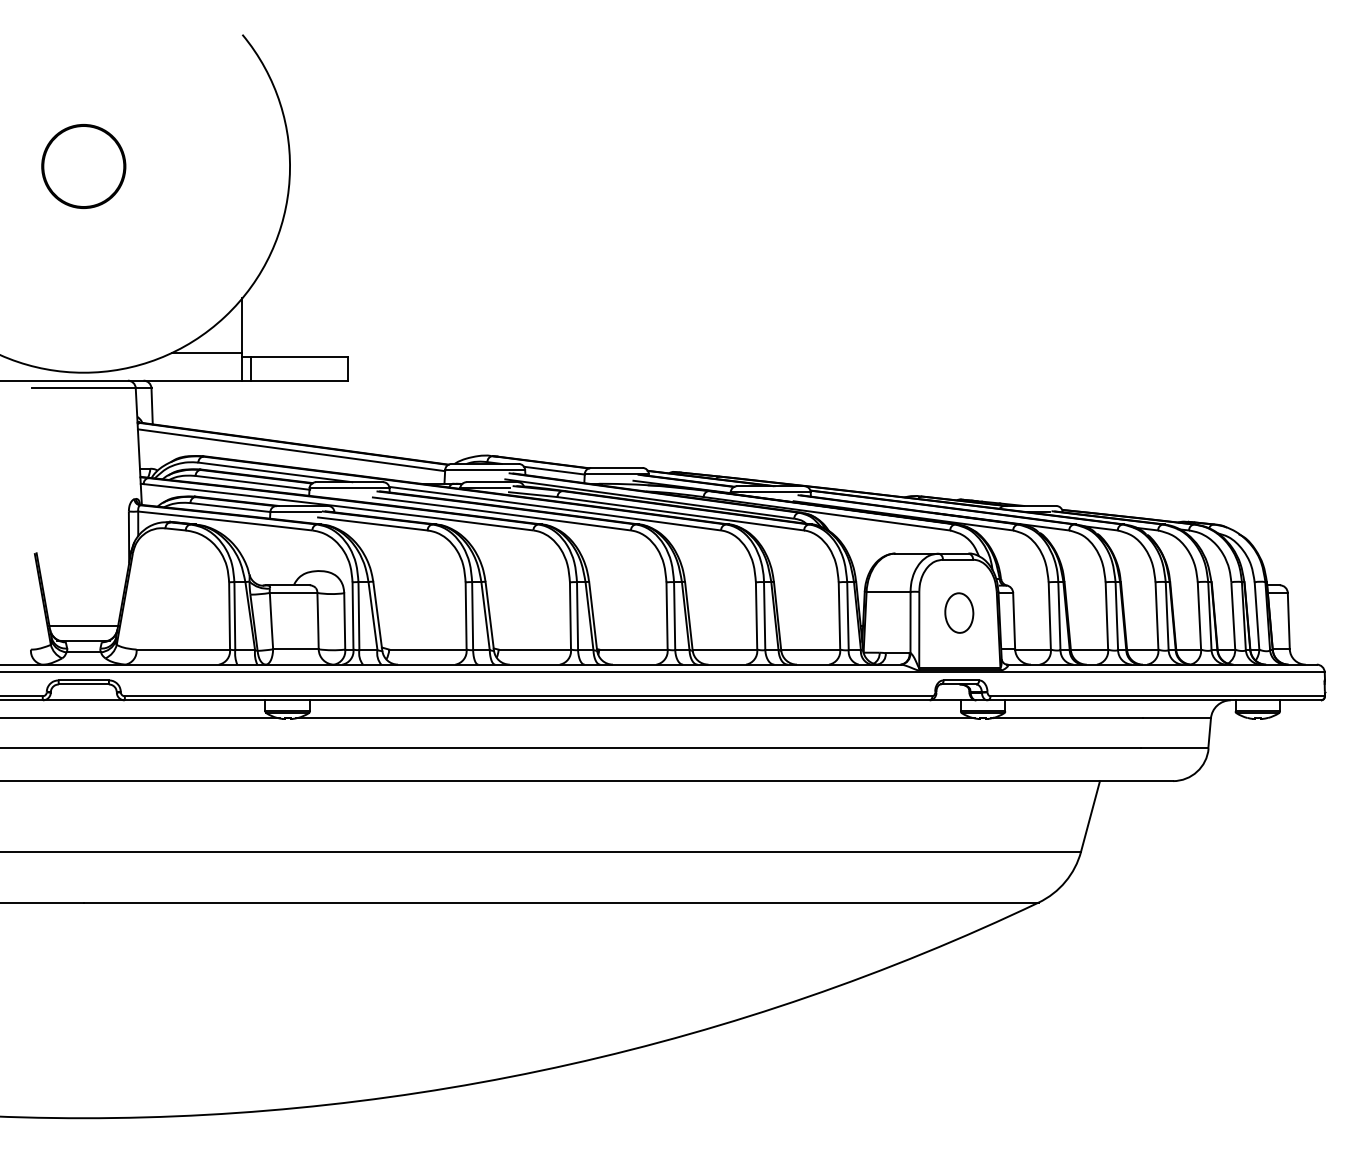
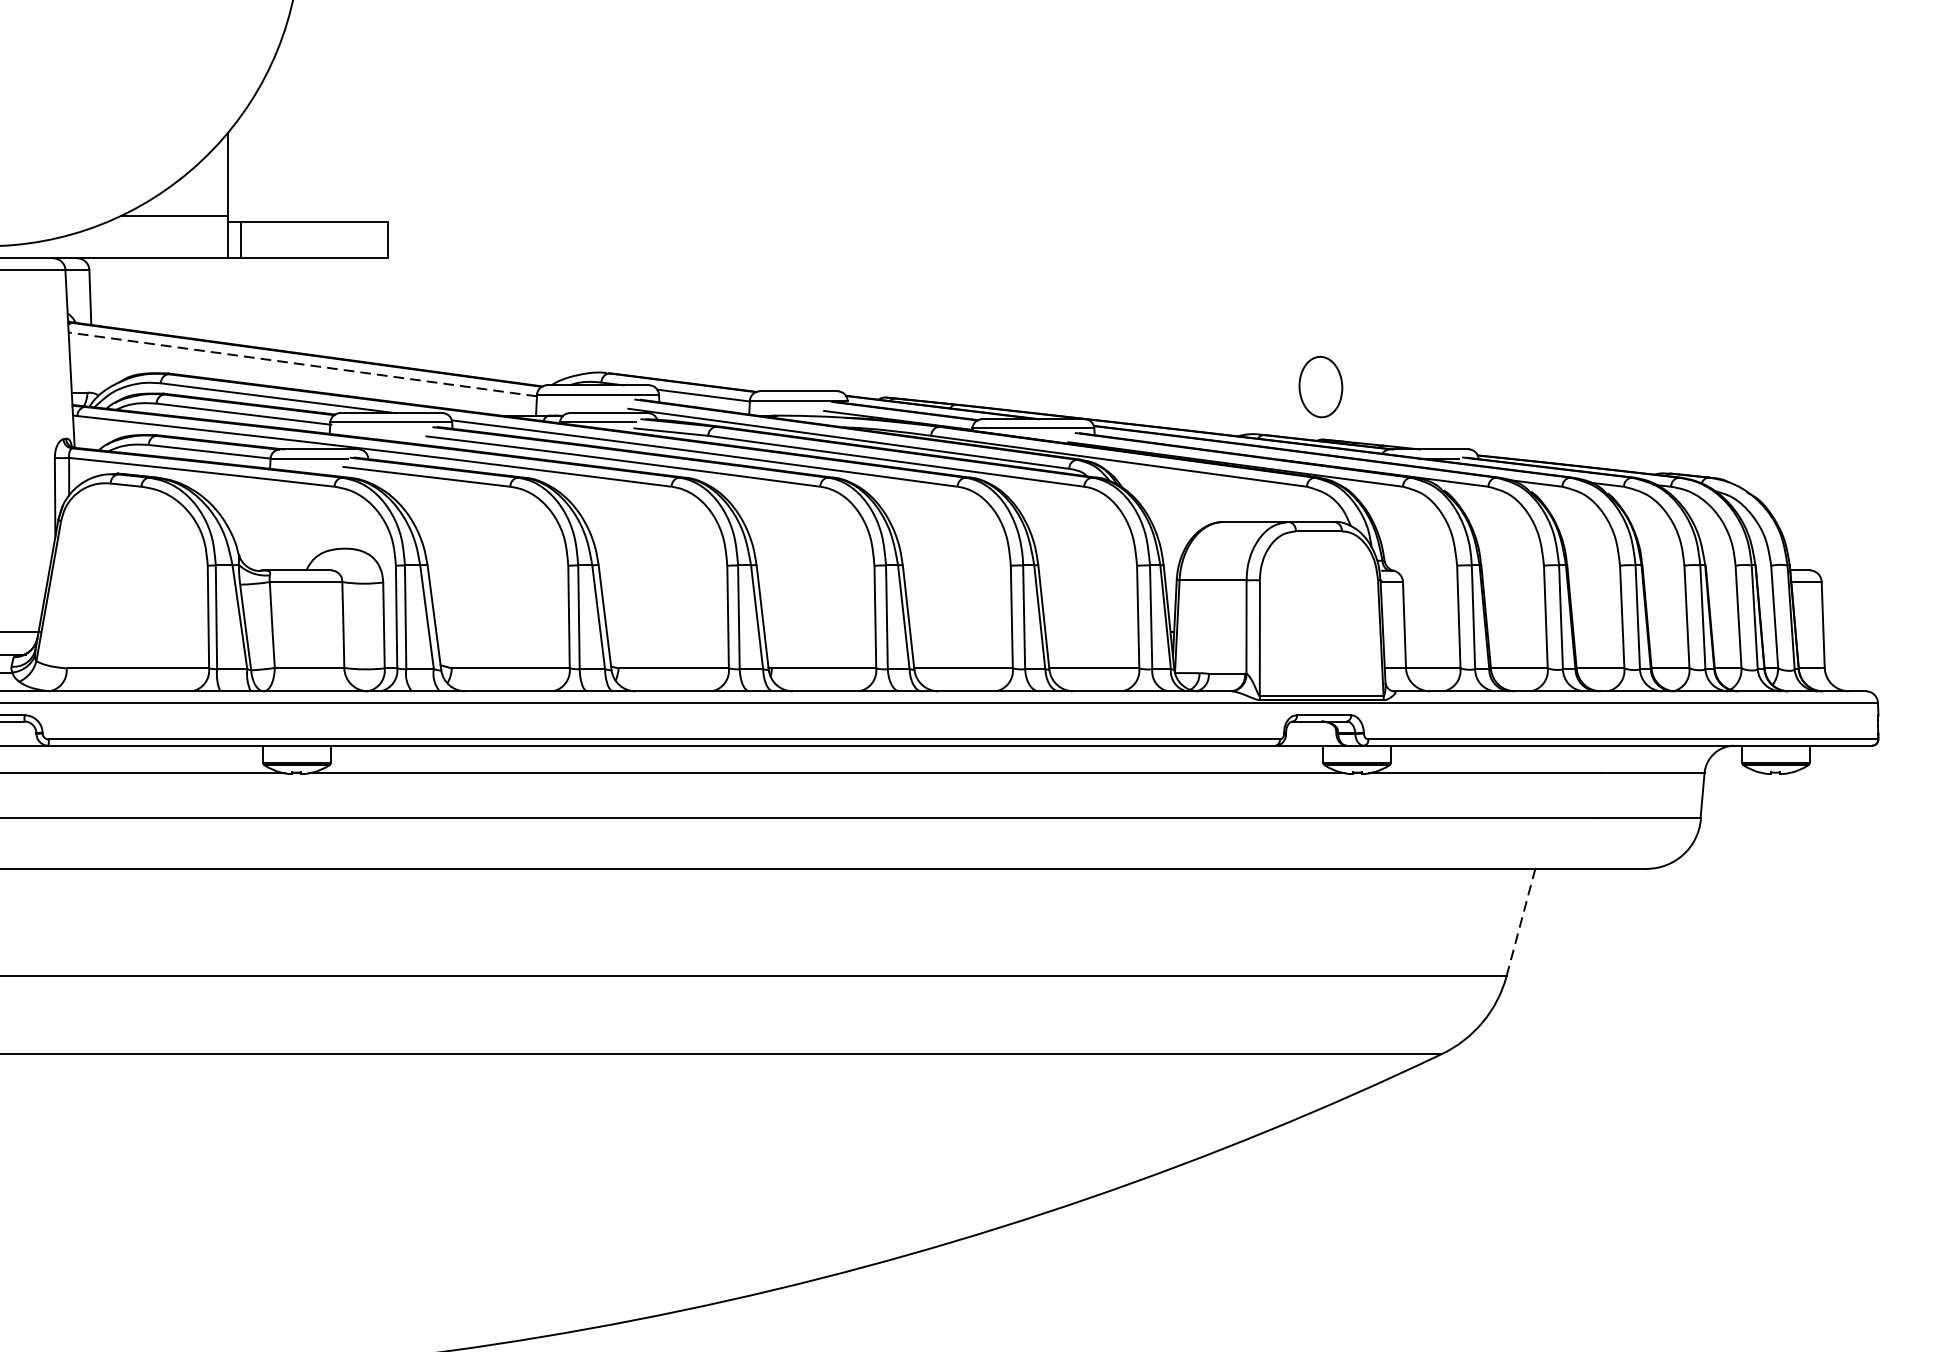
line: (291, 450) -> (302, 364), solid -> dashed
part: (959, 612) -> (1321, 386), moved
line: (1090, 815) -> (1520, 921), solid -> dashed

